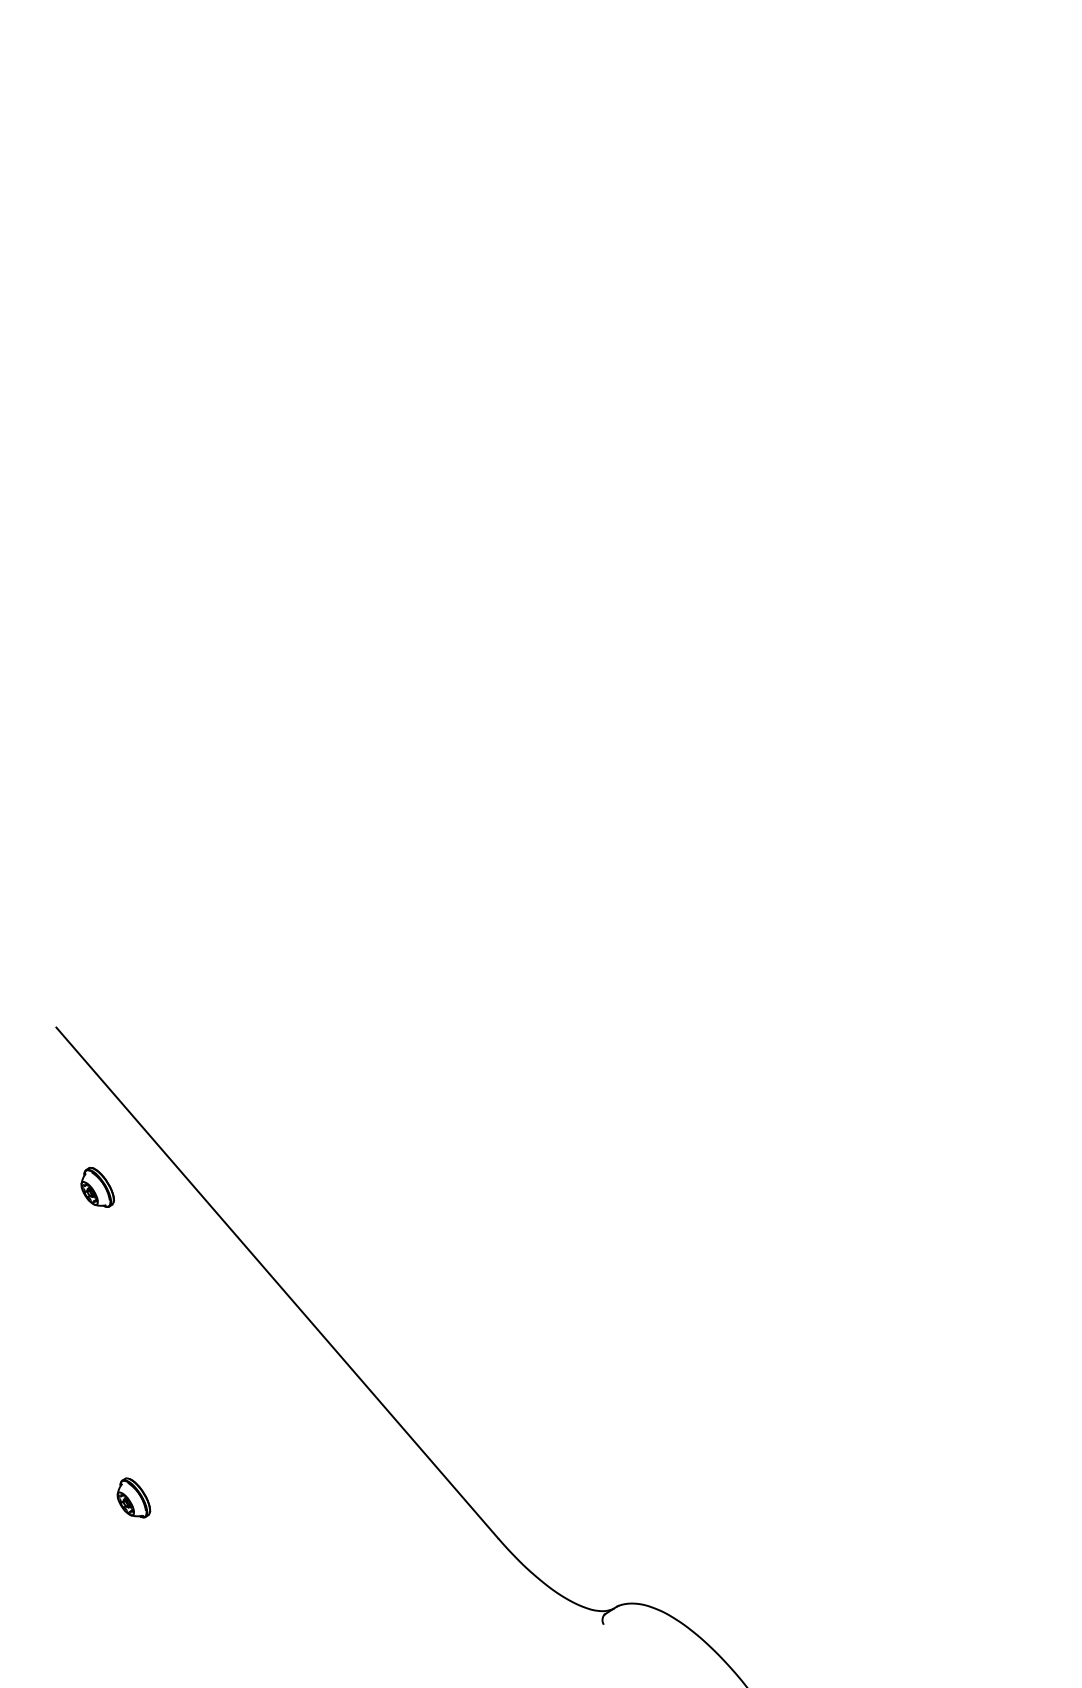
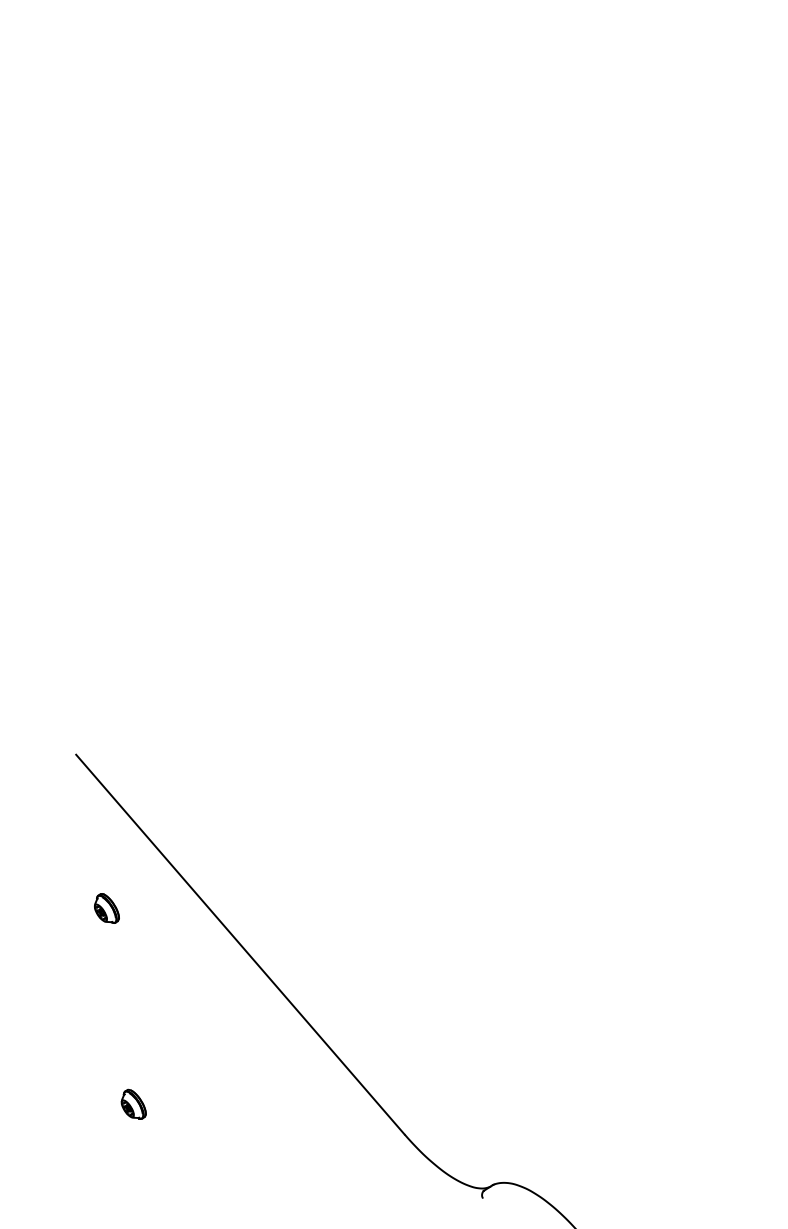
part: (97, 1187) -> (106, 908), moved

